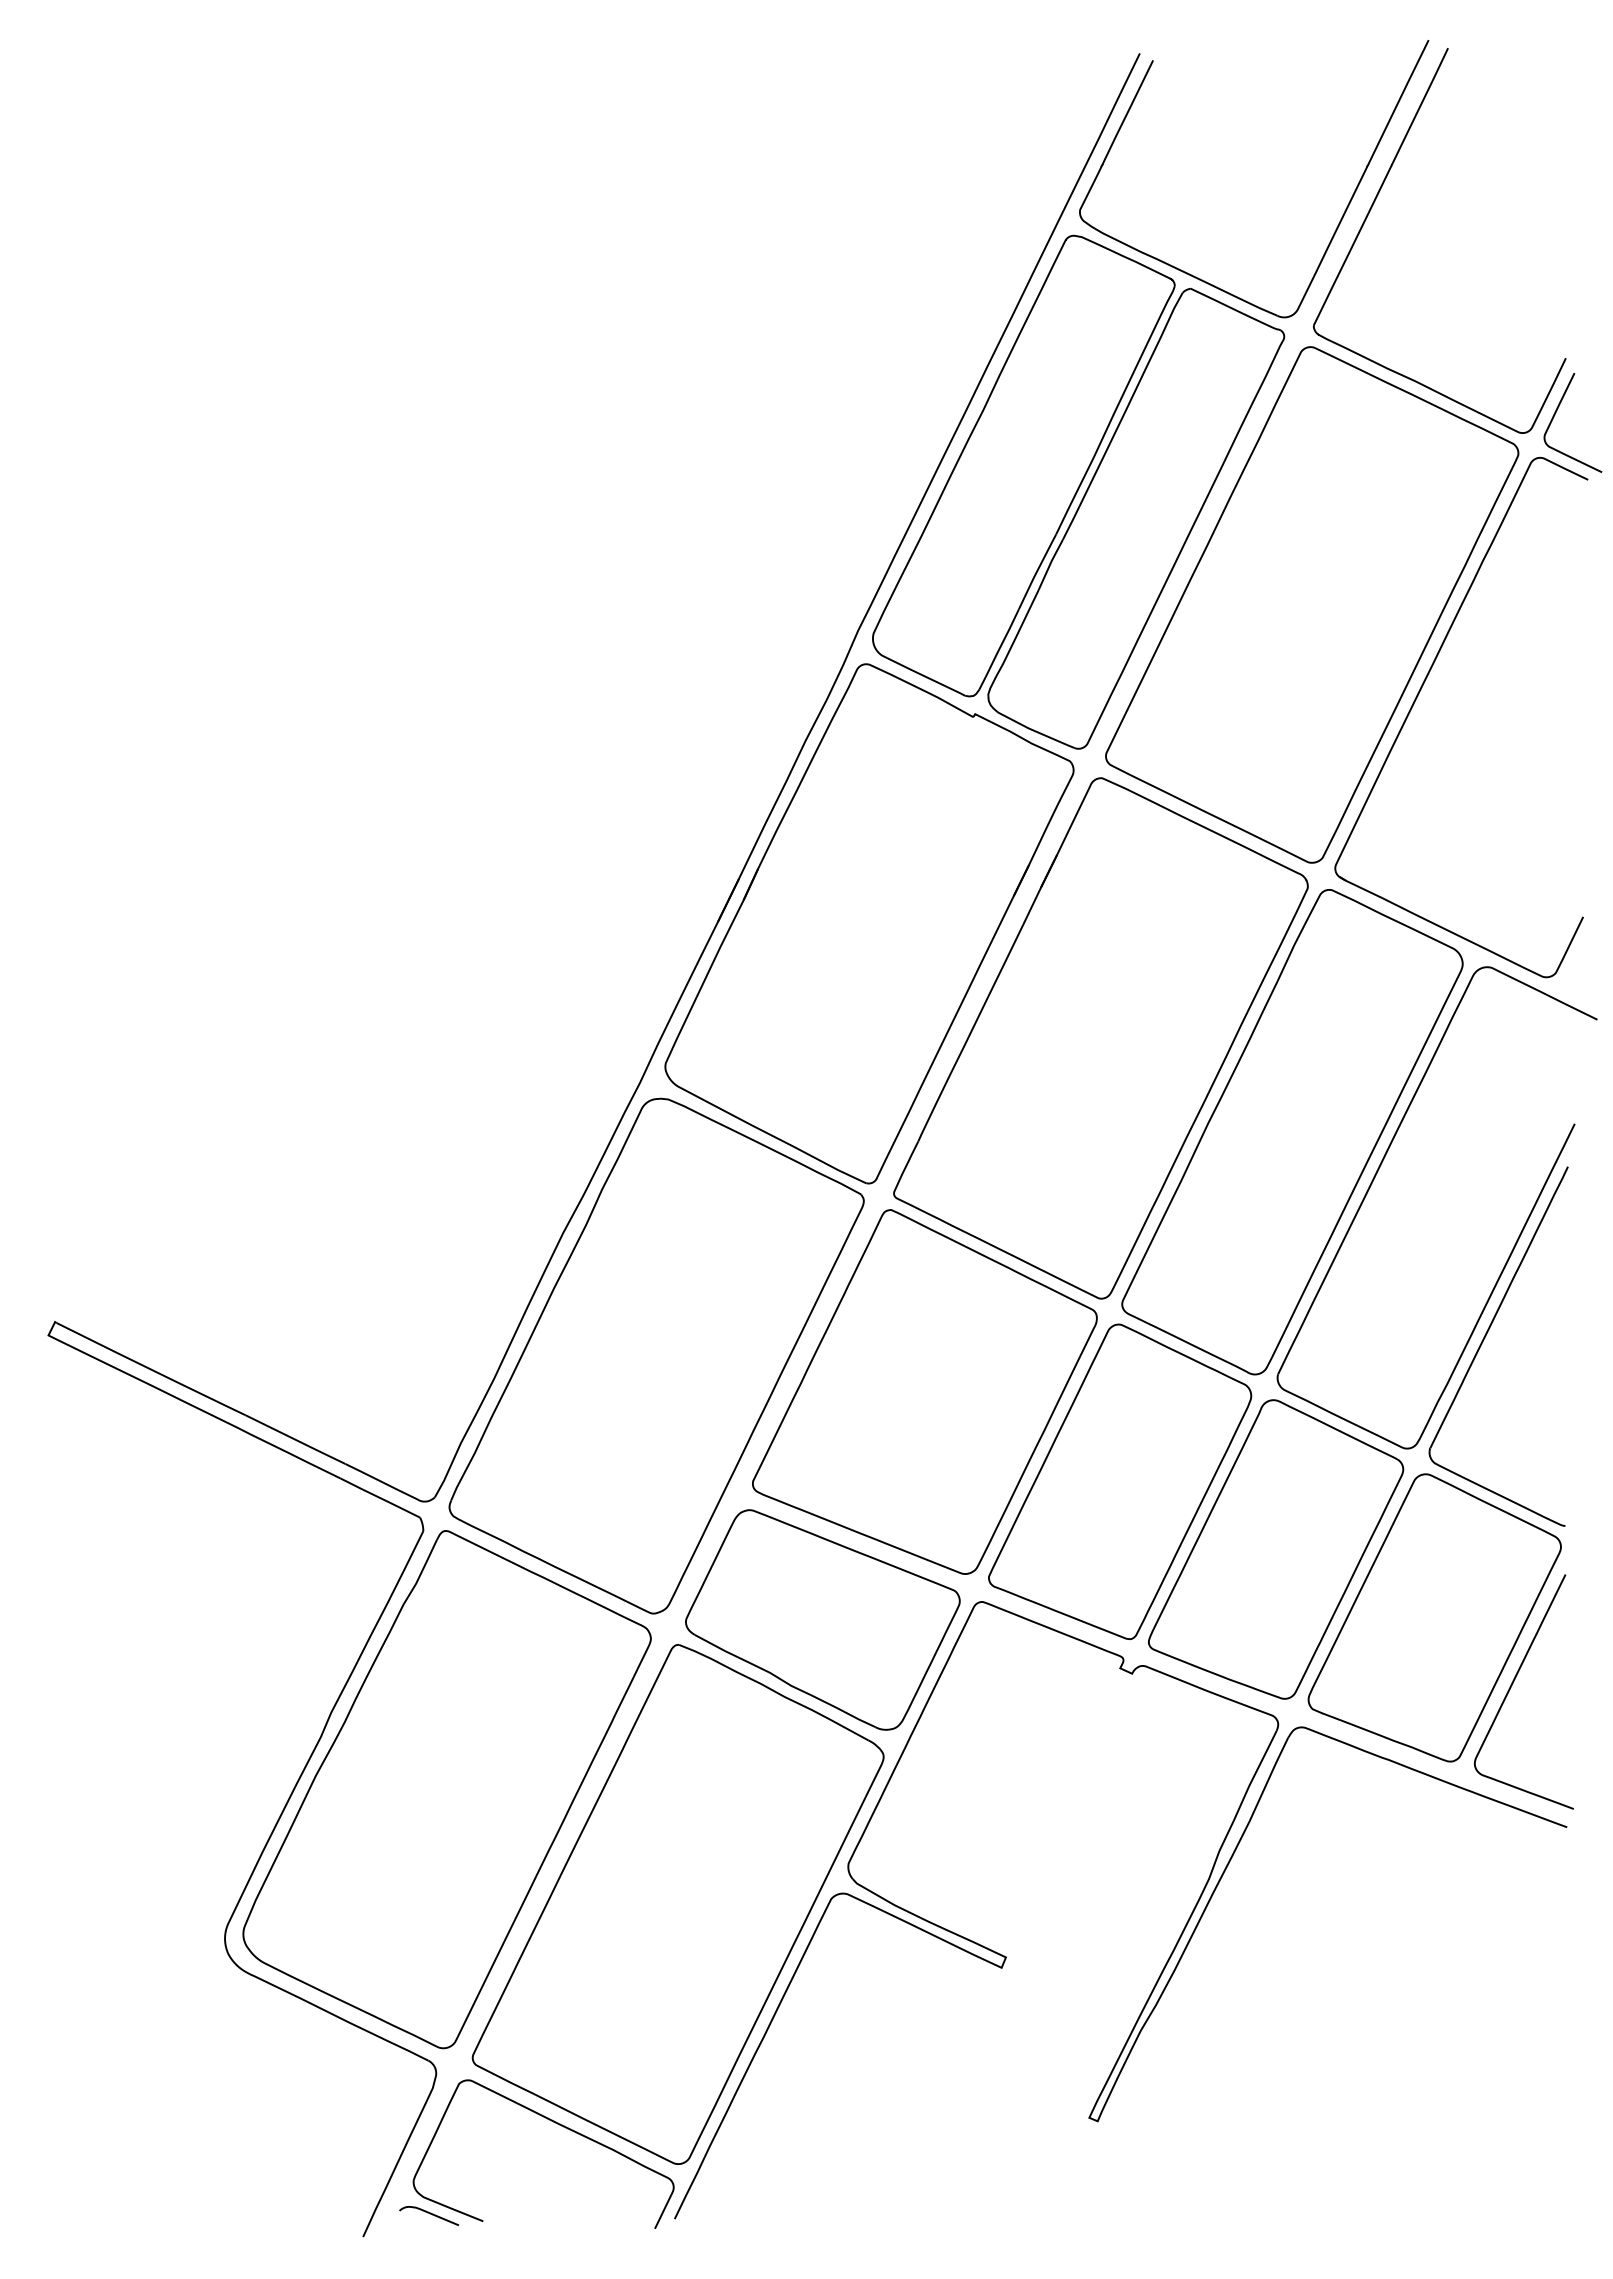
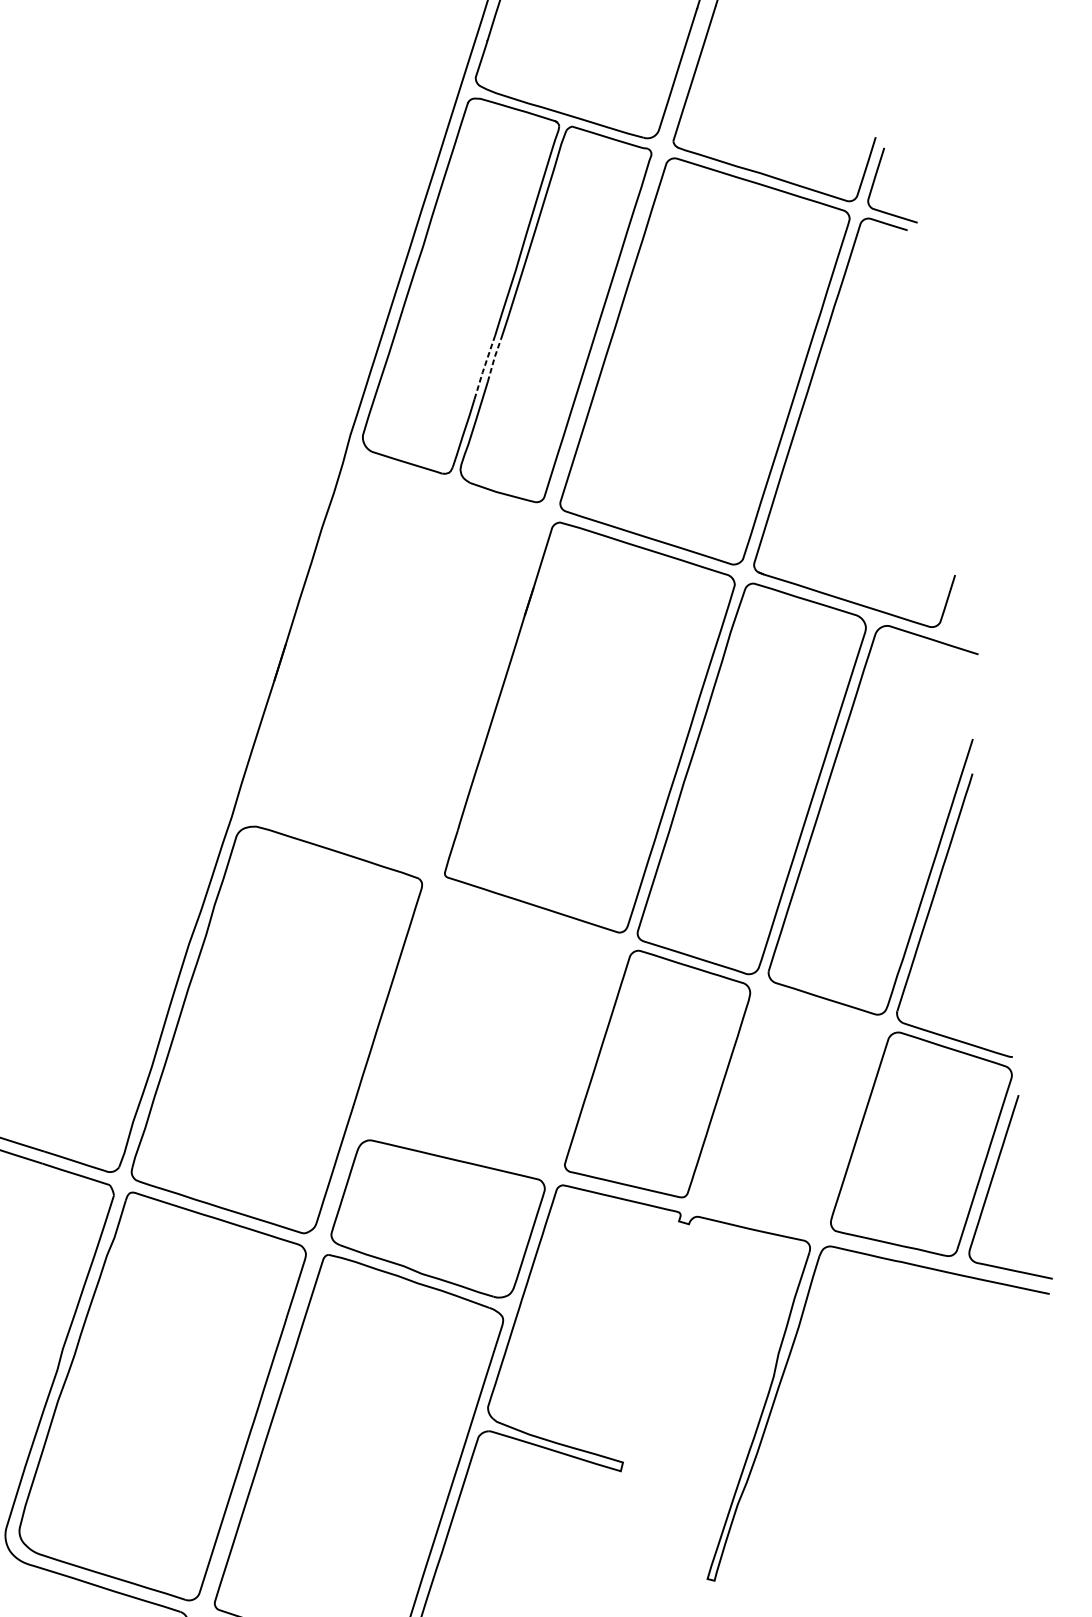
line: (1050, 564) -> (494, 360), solid -> dashed
line: (1037, 571) -> (484, 367), solid -> dashed
part: (869, 923) -> (393, 664), removed
part: (924, 1391) -> (492, 1026), removed
part: (1276, 1549) -> (788, 1109), removed

